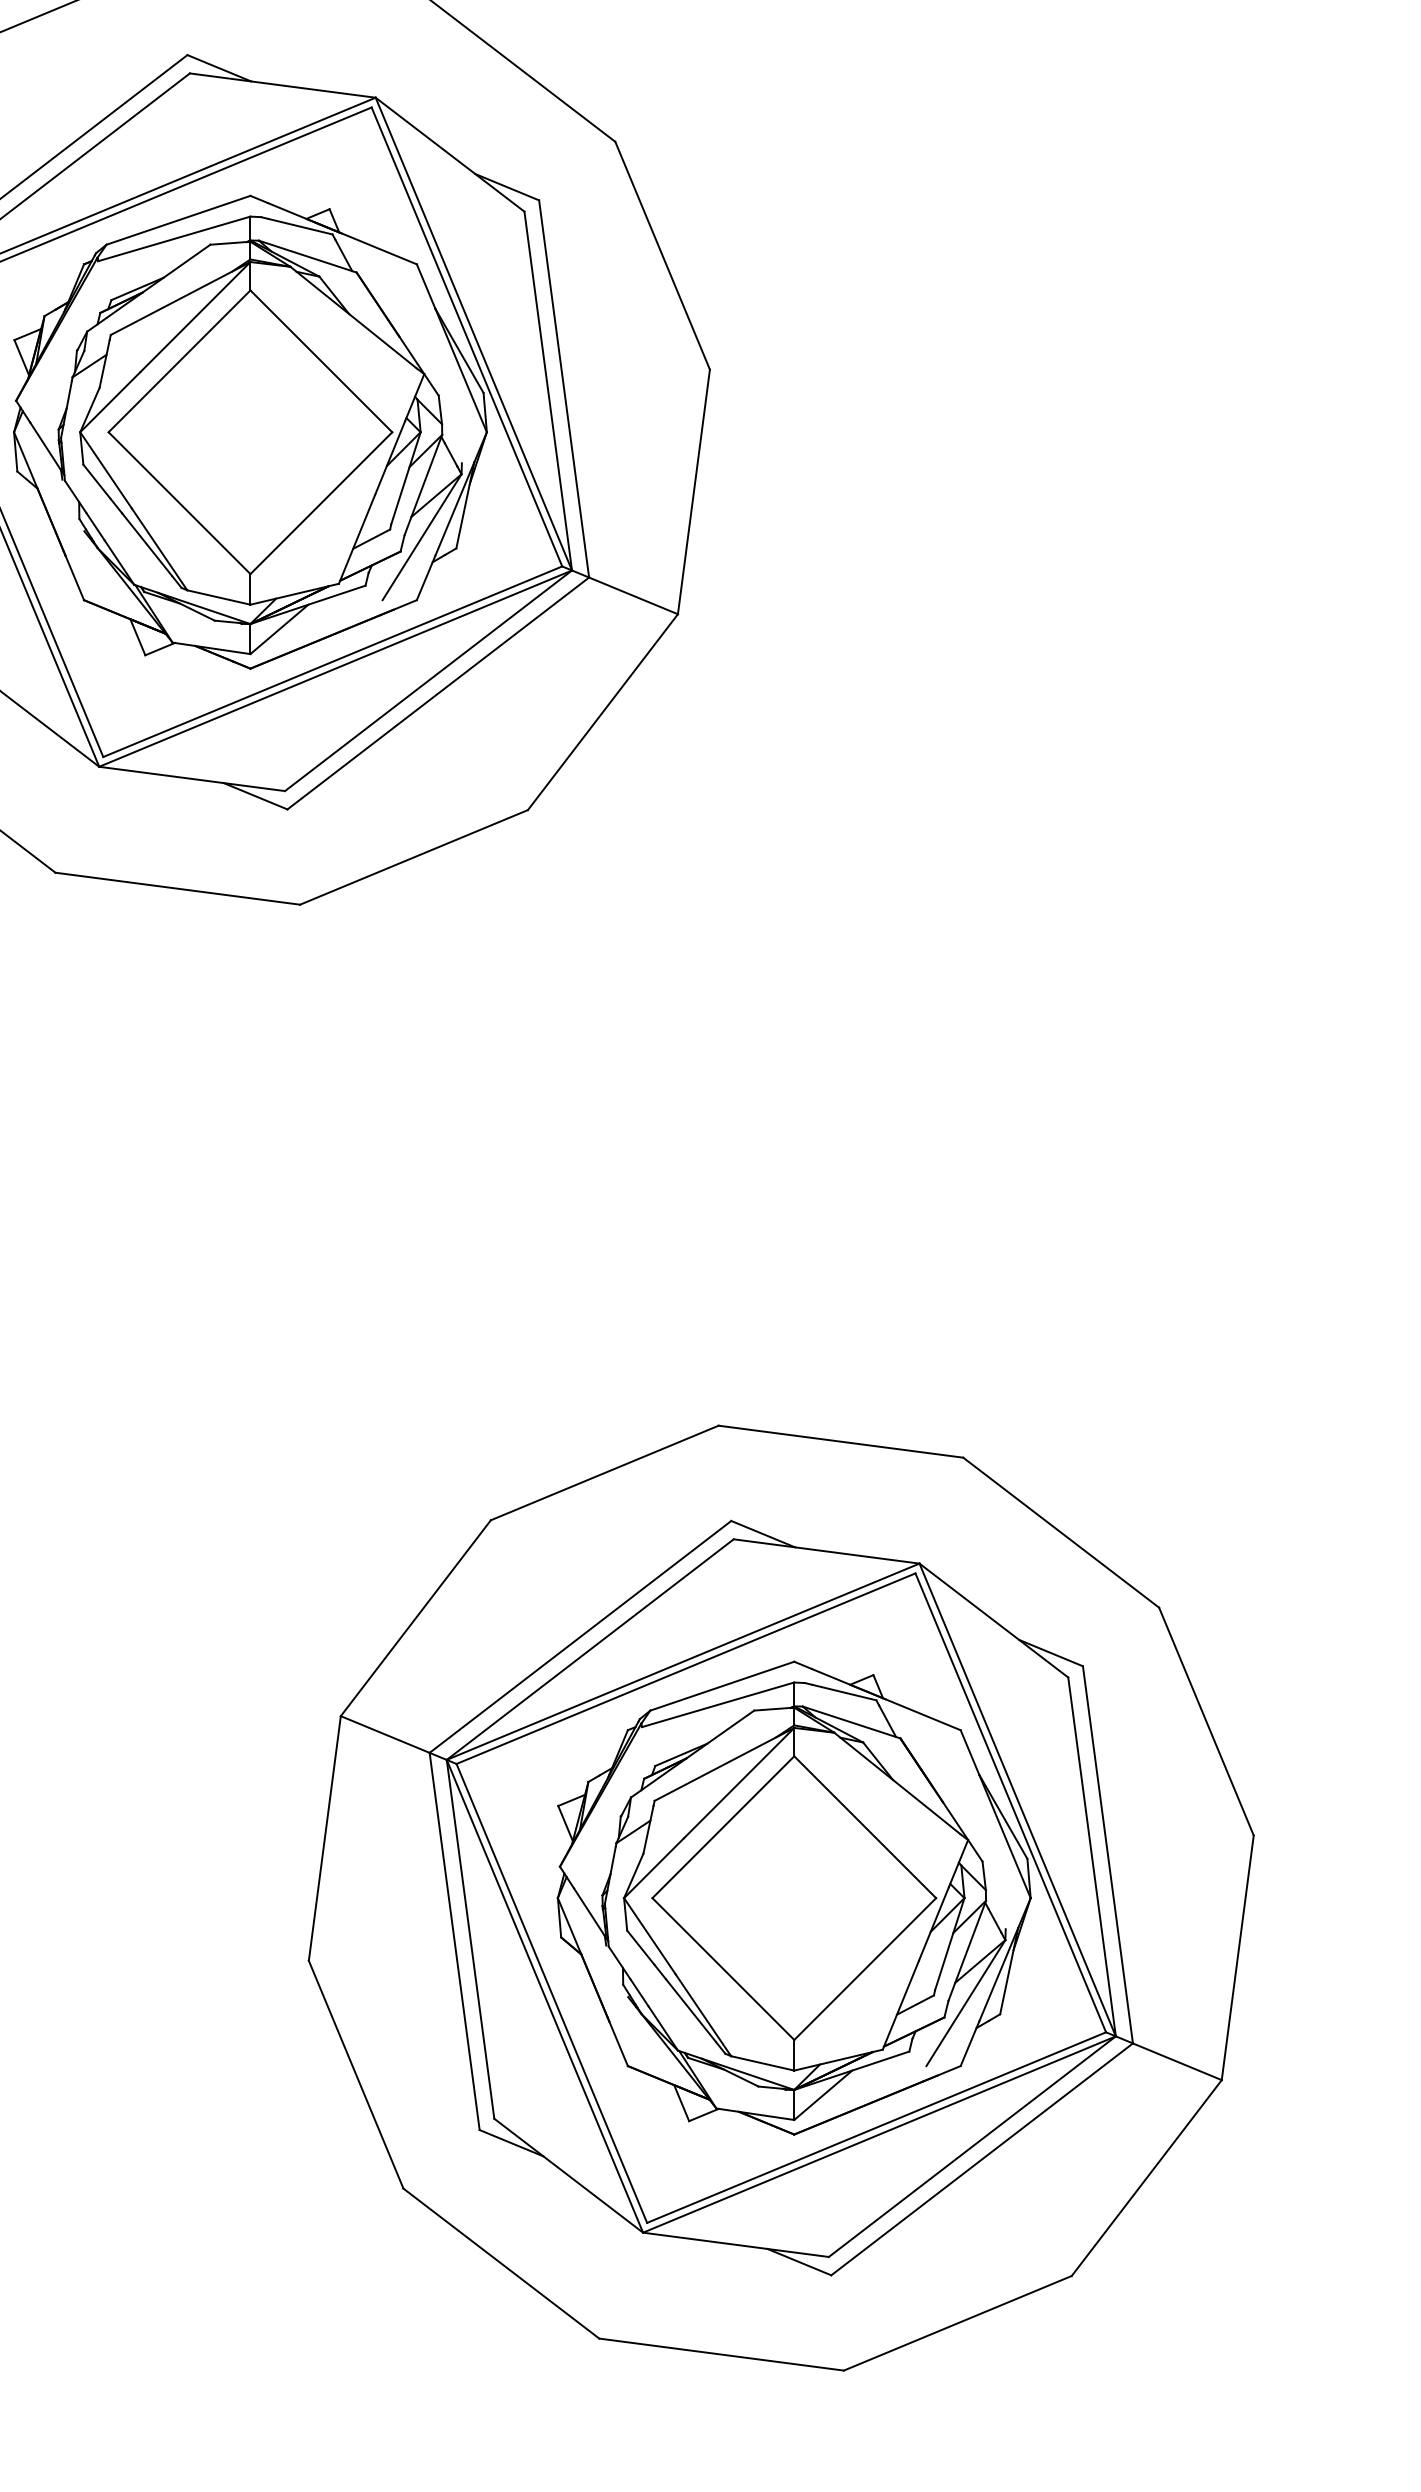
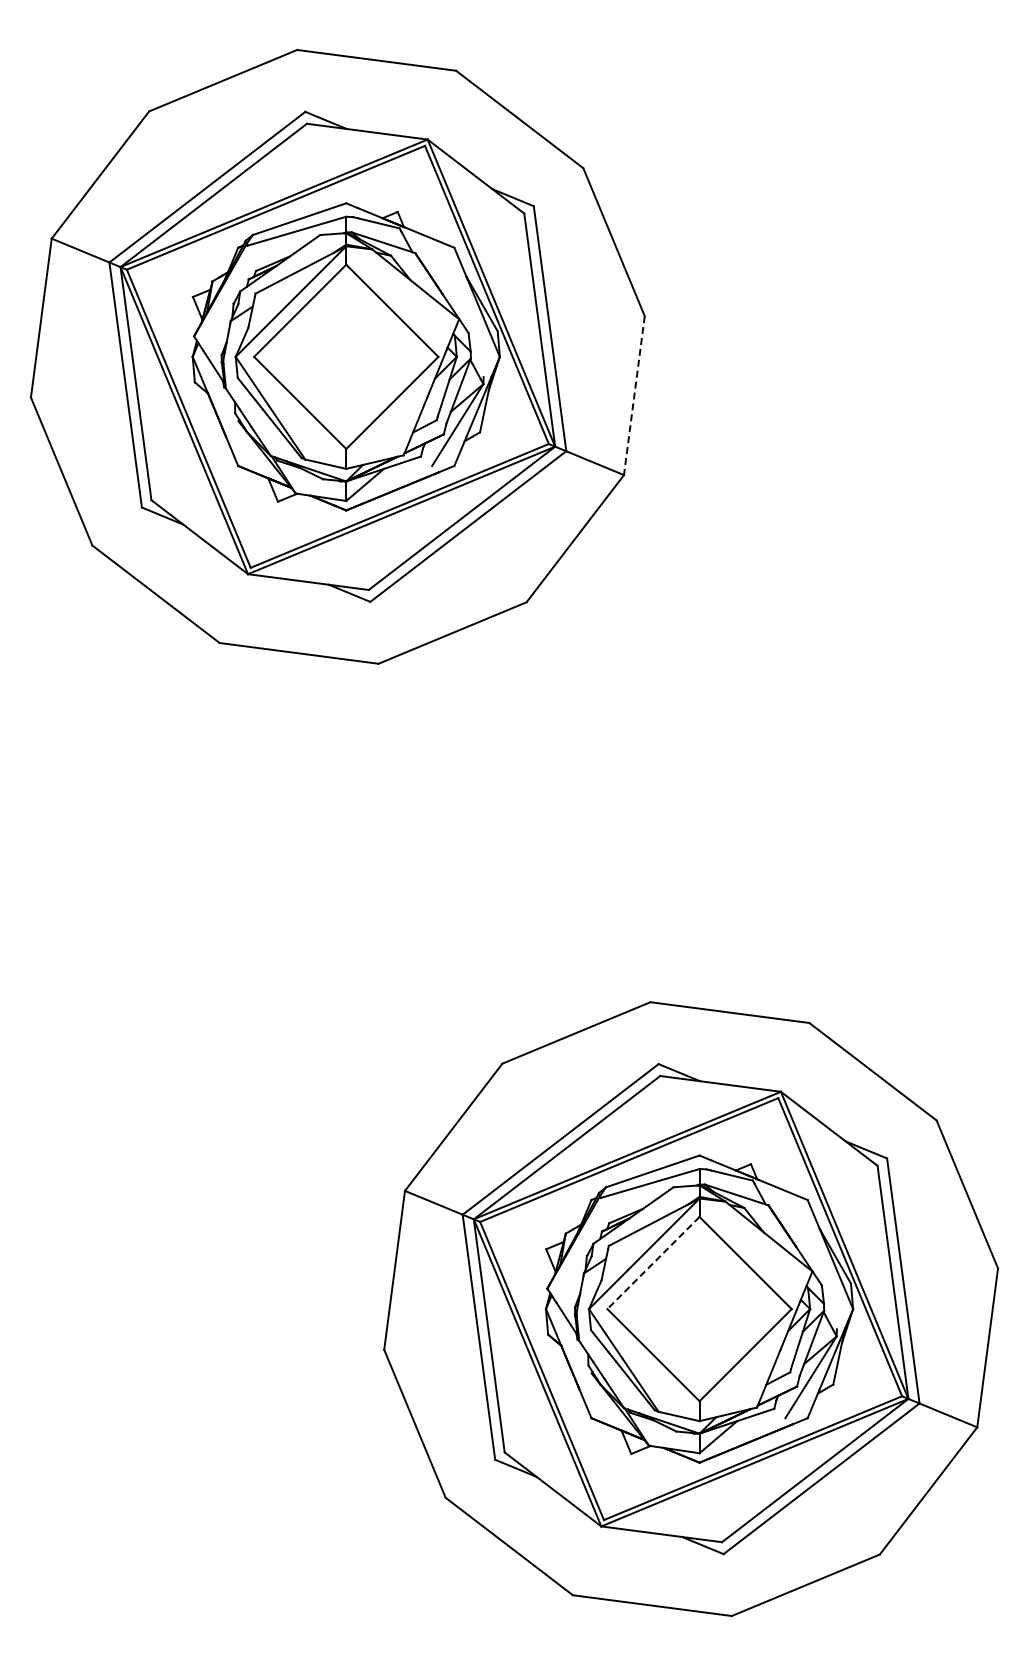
line: (694, 493) -> (634, 396), solid -> dashed
line: (723, 1827) -> (653, 1263), solid -> dashed

